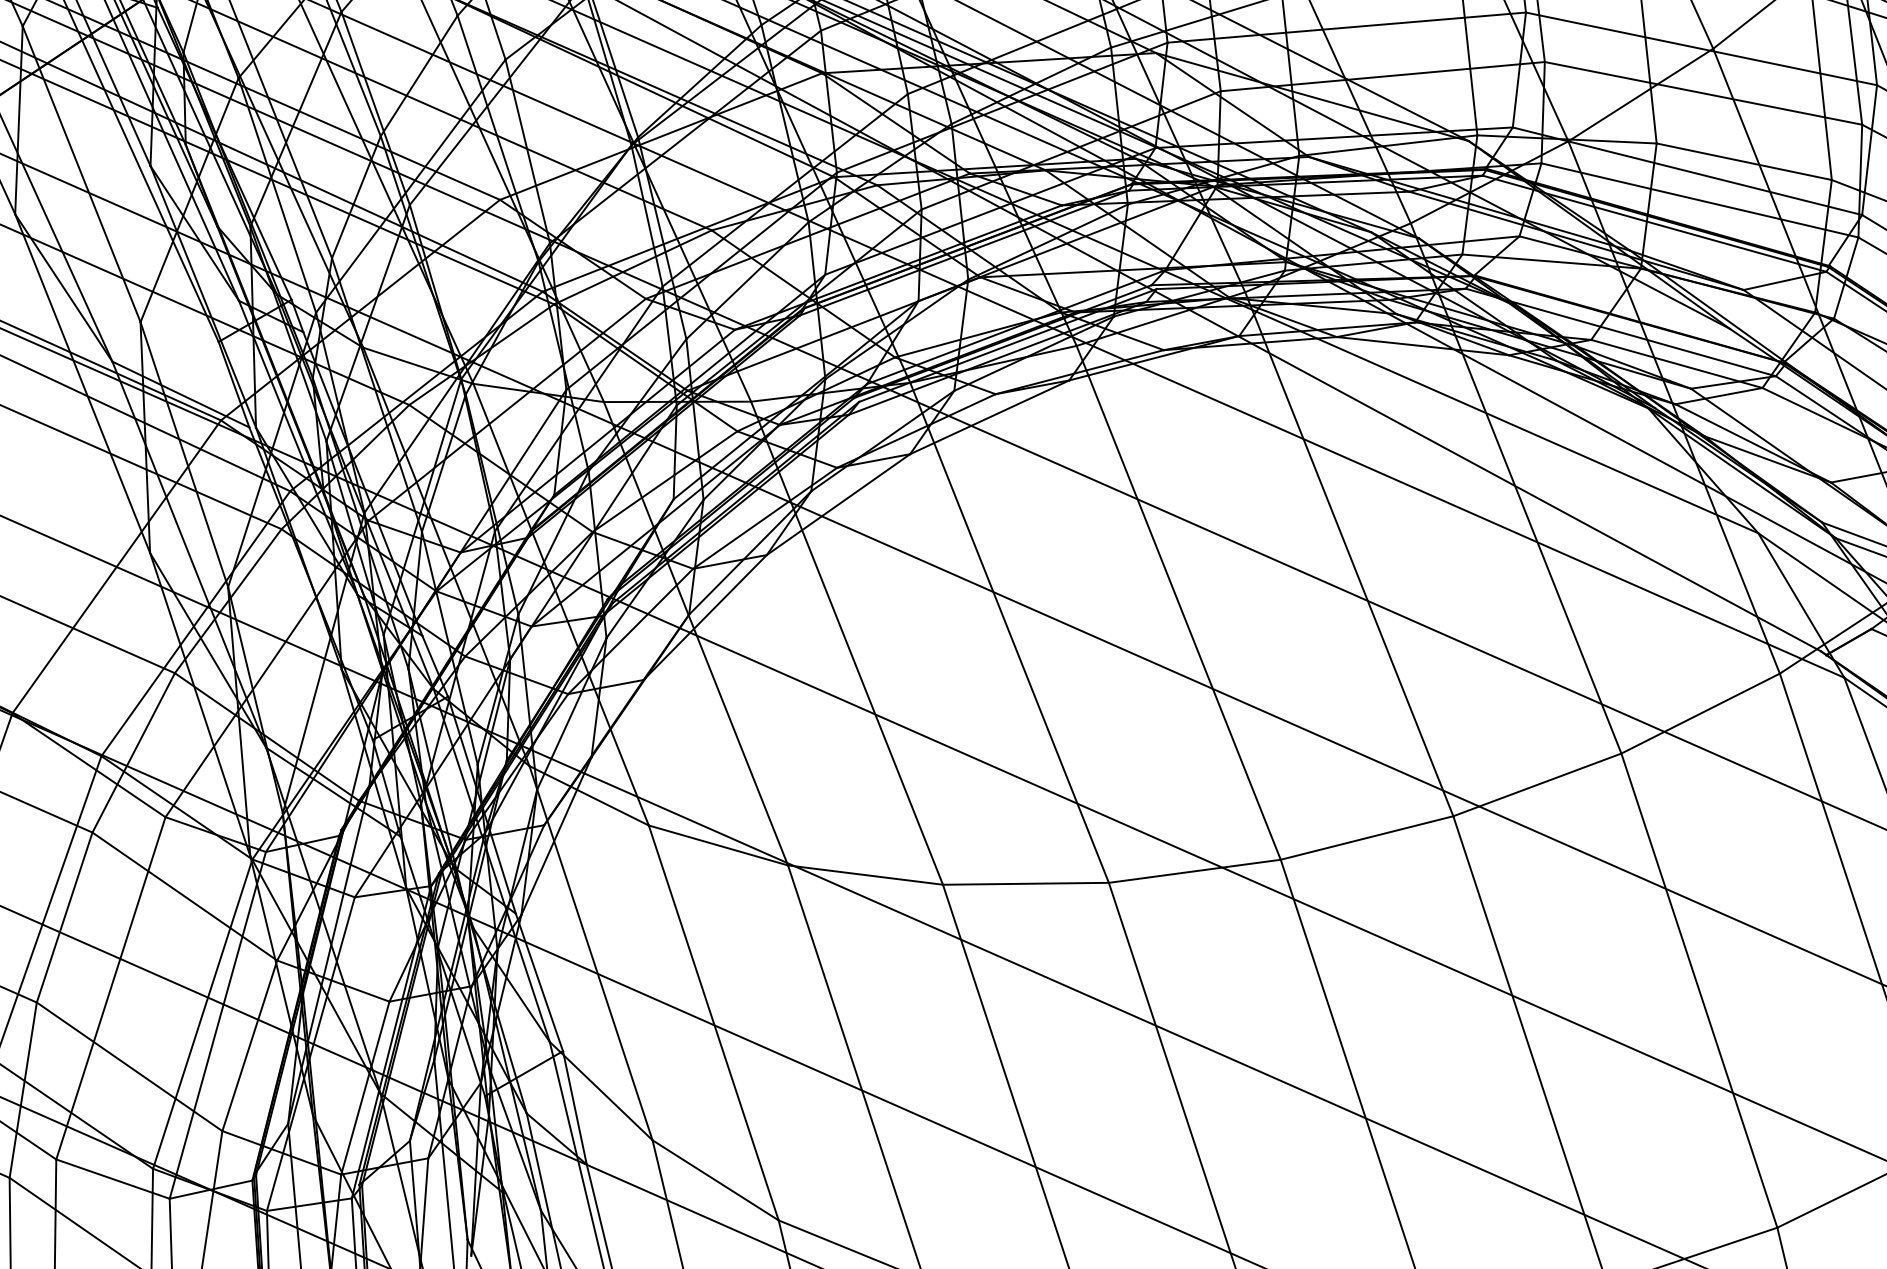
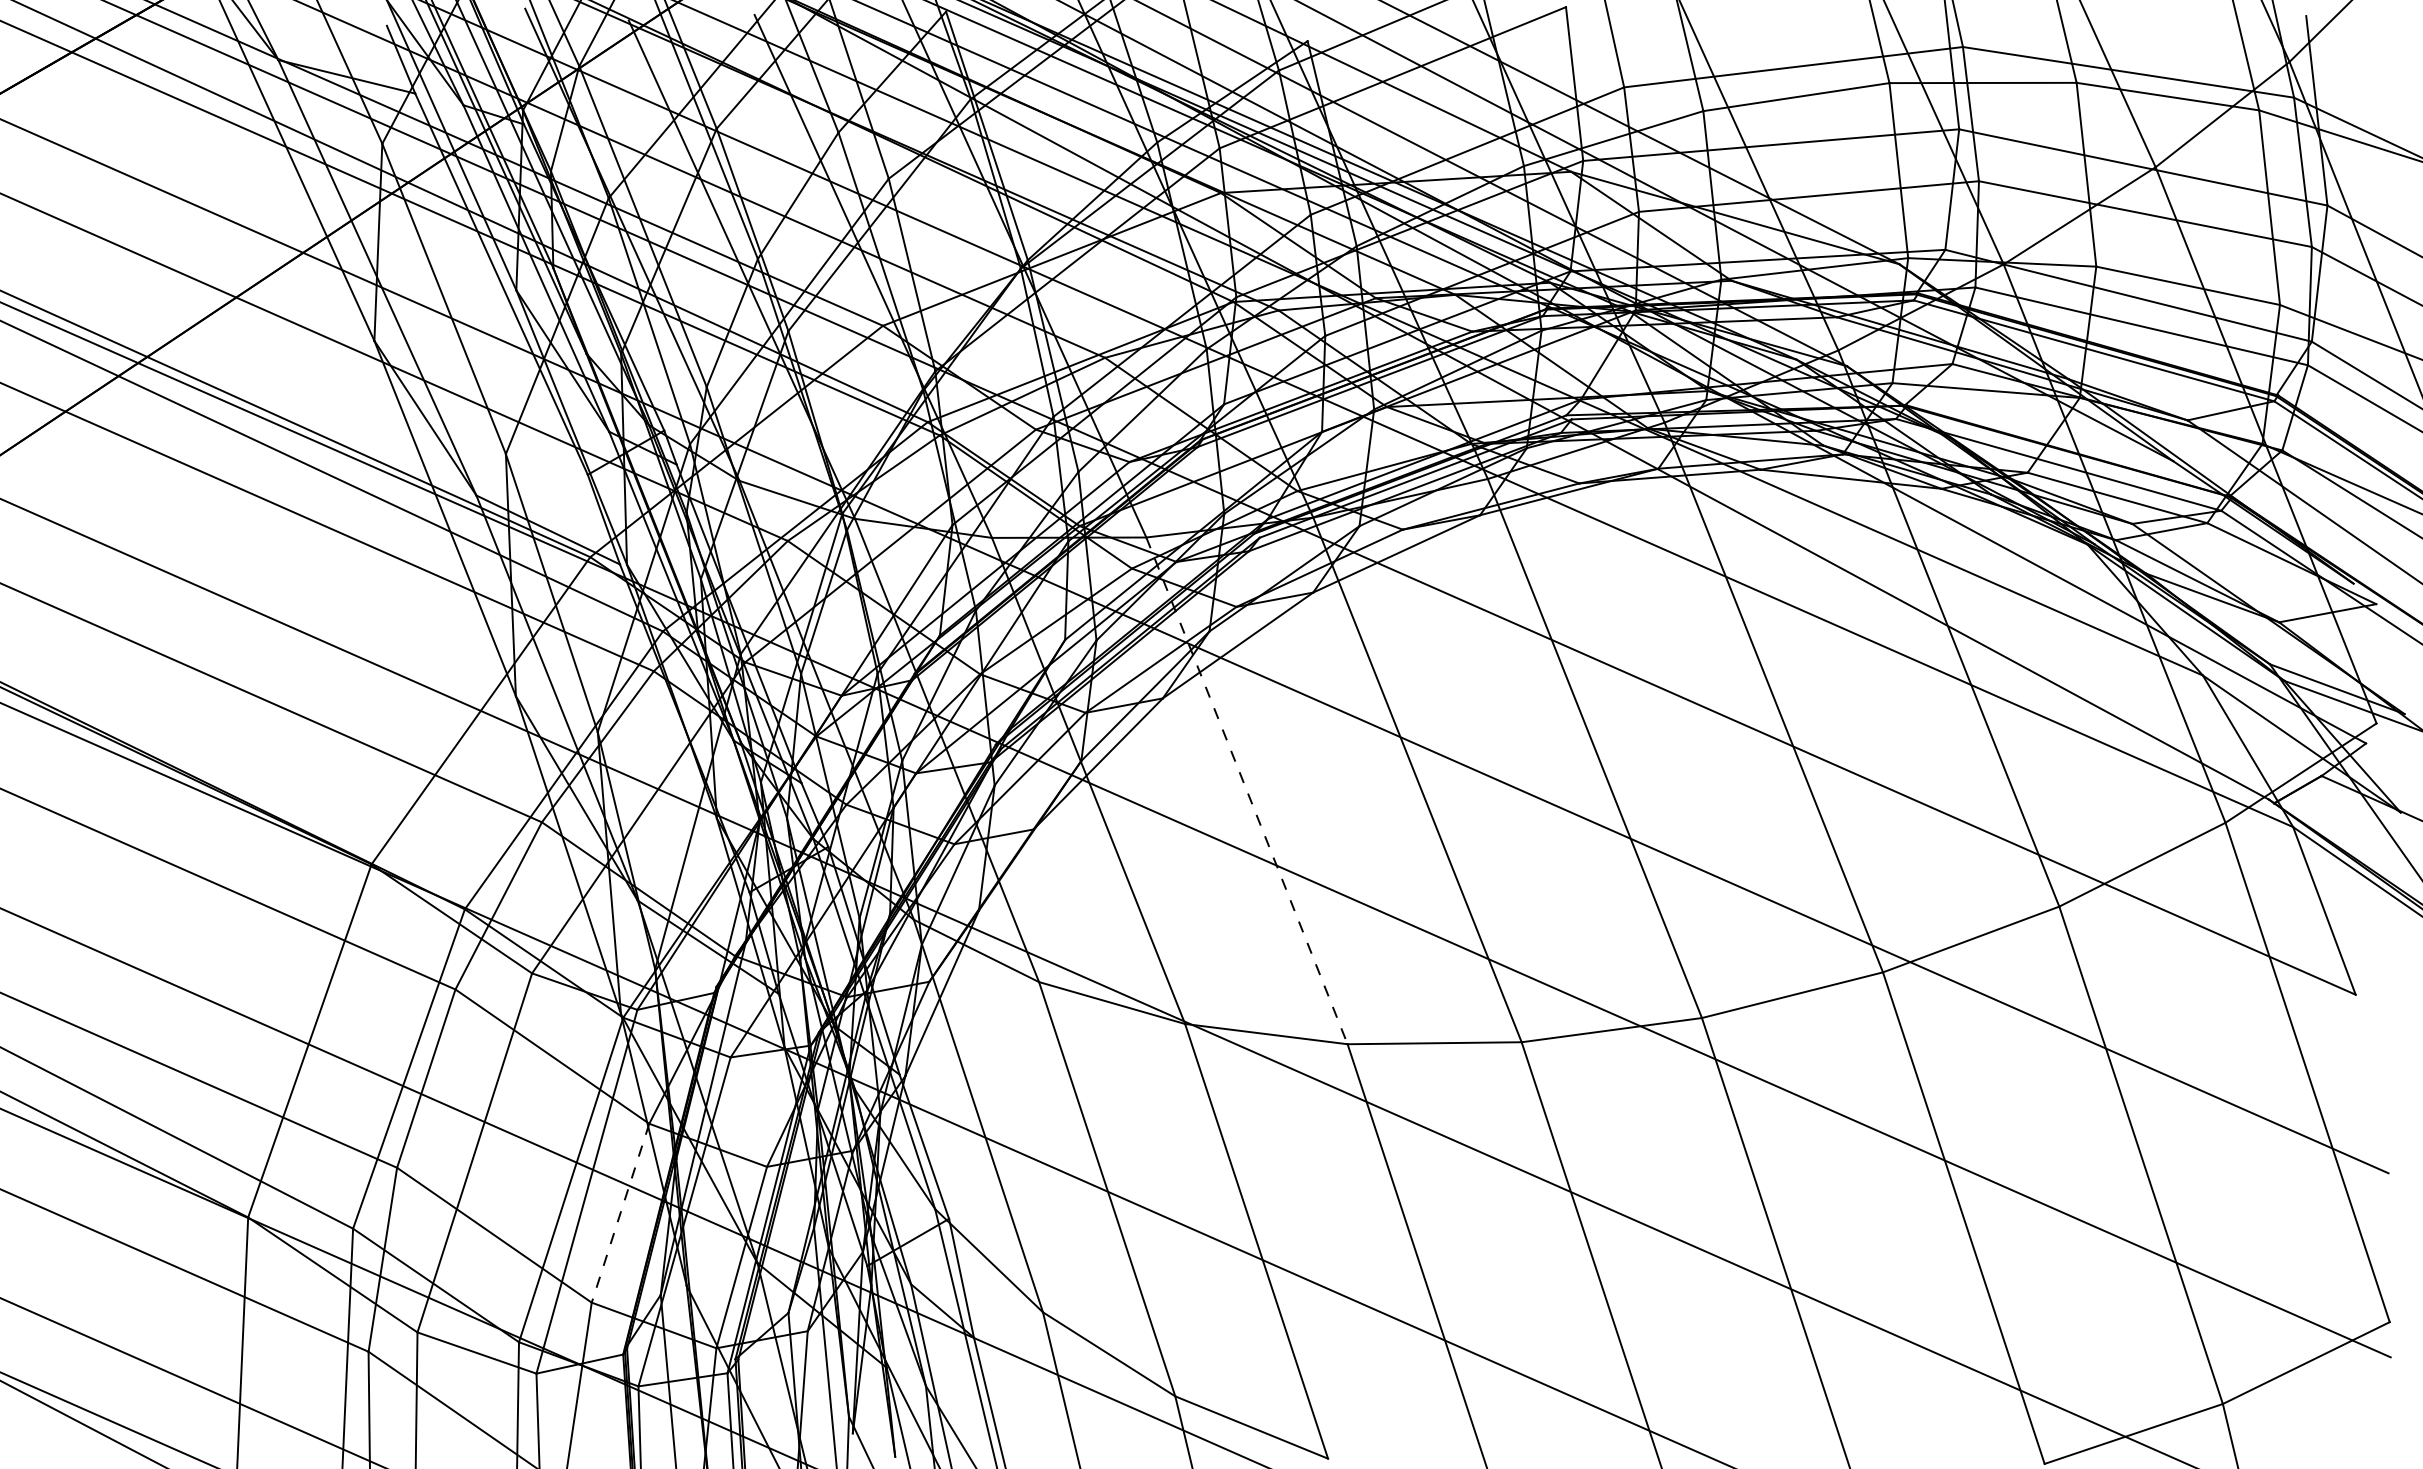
line: (846, 642) -> (1246, 790), solid -> dashed
line: (249, 1046) -> (620, 1213), solid -> dashed

